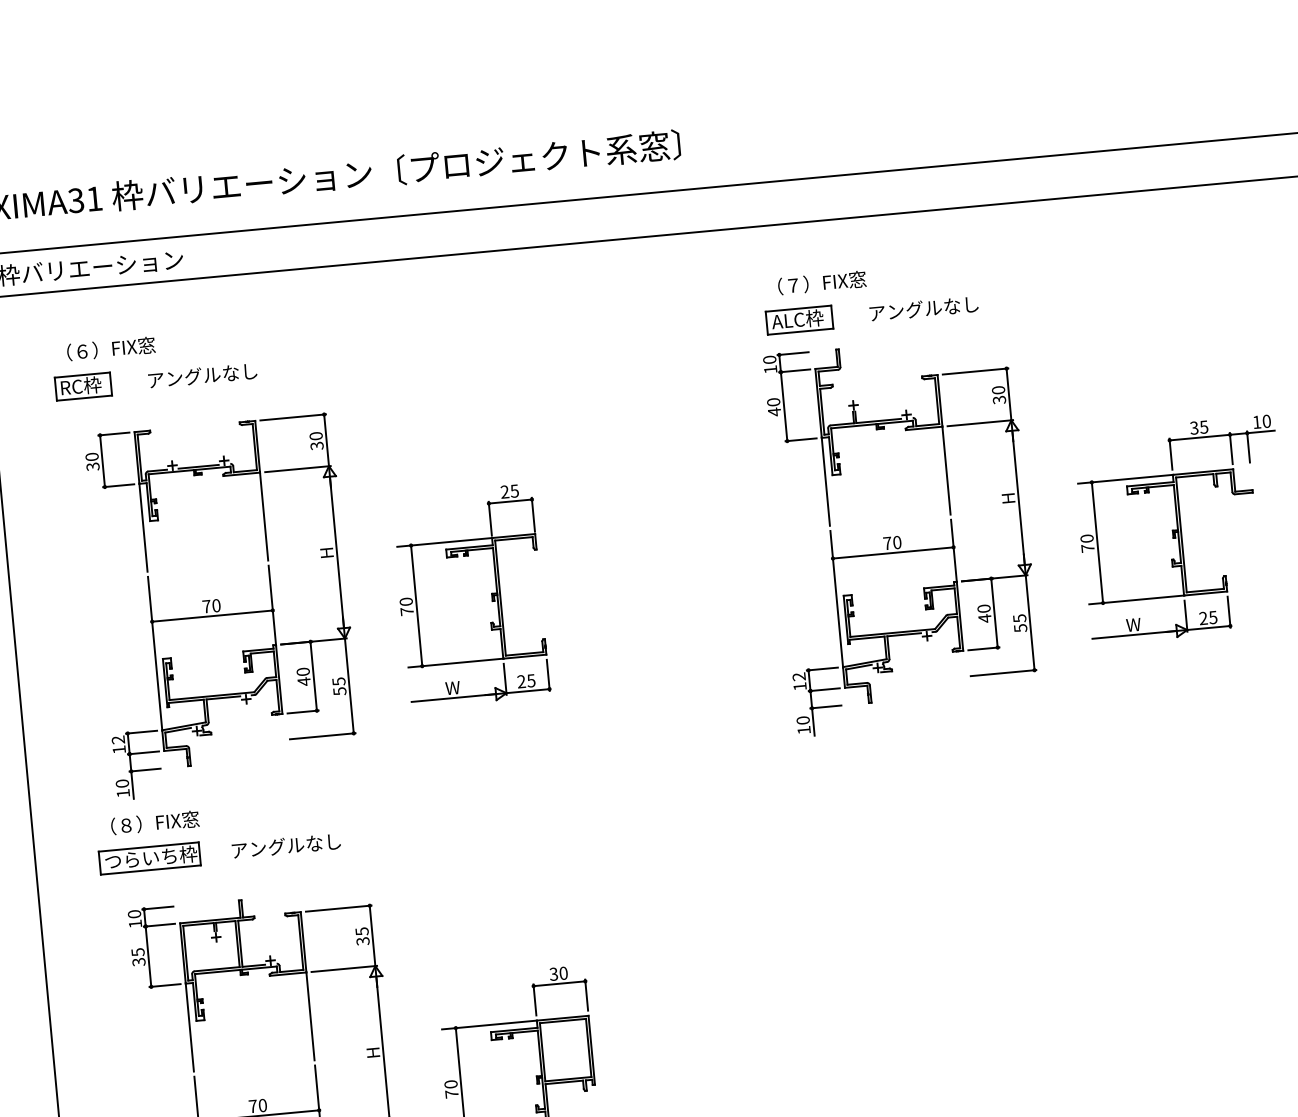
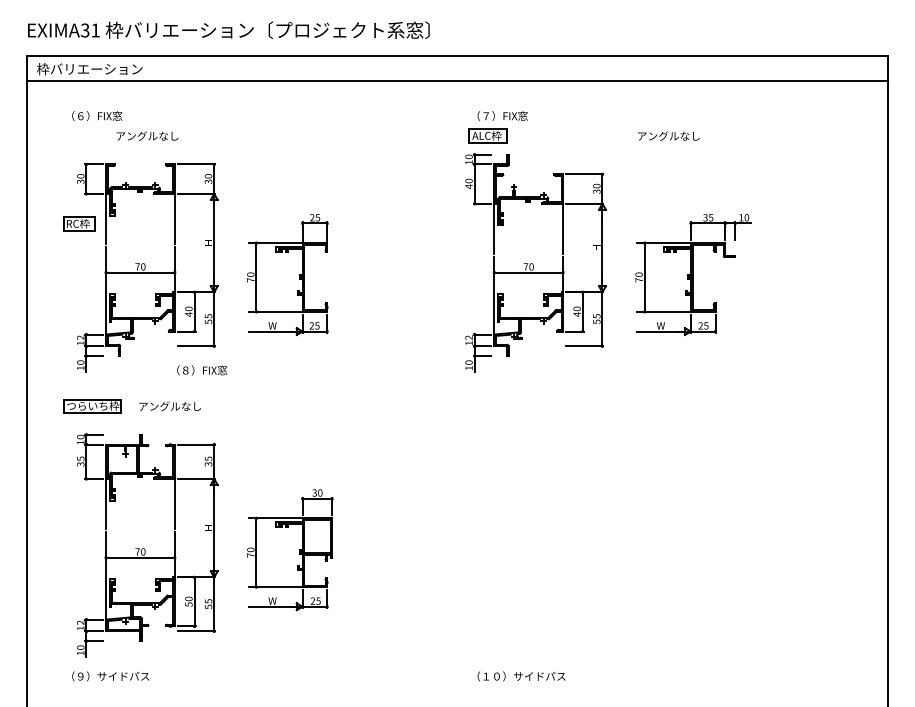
text: (923, 307) -> (668, 135), moved
part: (83, 385) -> (79, 223), moved
text: (155, 822) -> (202, 370), moved

